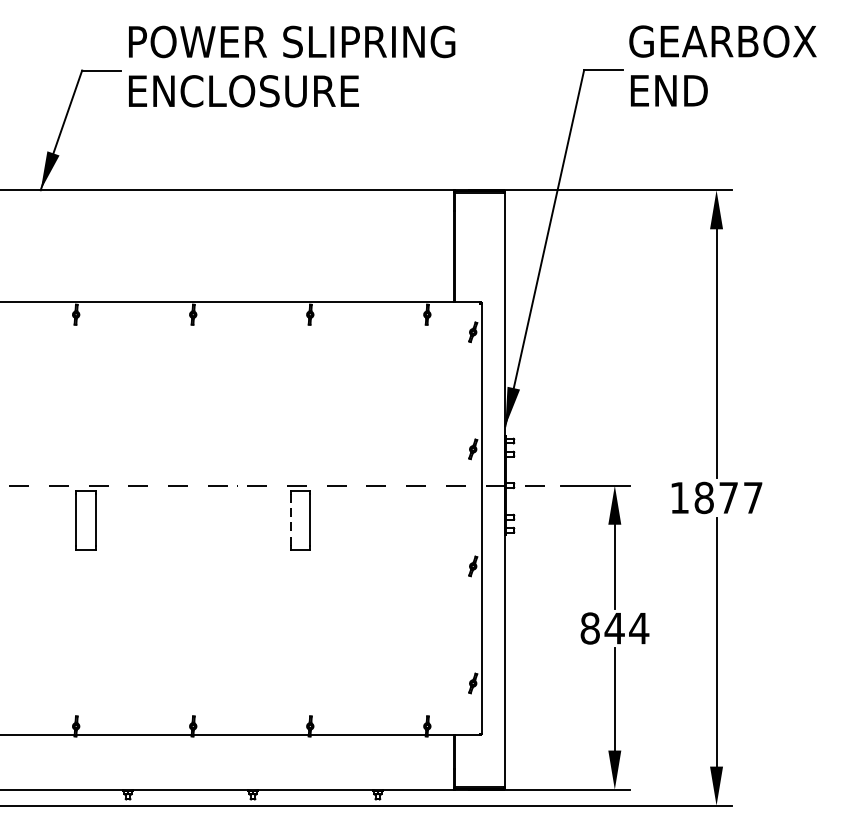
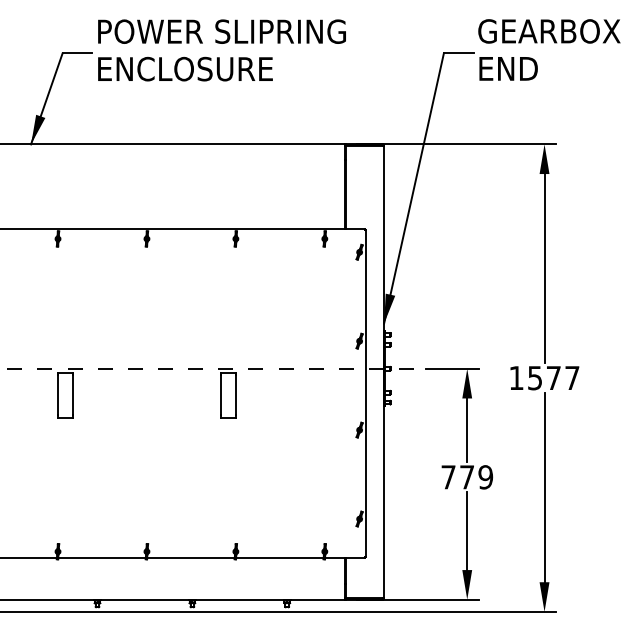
text: (704, 497) -> (535, 377), 1877 -> 1577
line: (291, 520) -> (221, 395), dashed -> solid
text: (615, 628) -> (467, 477), 844 -> 779

